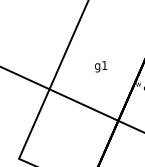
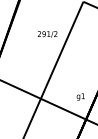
text: (100, 66) -> (80, 96), moved

